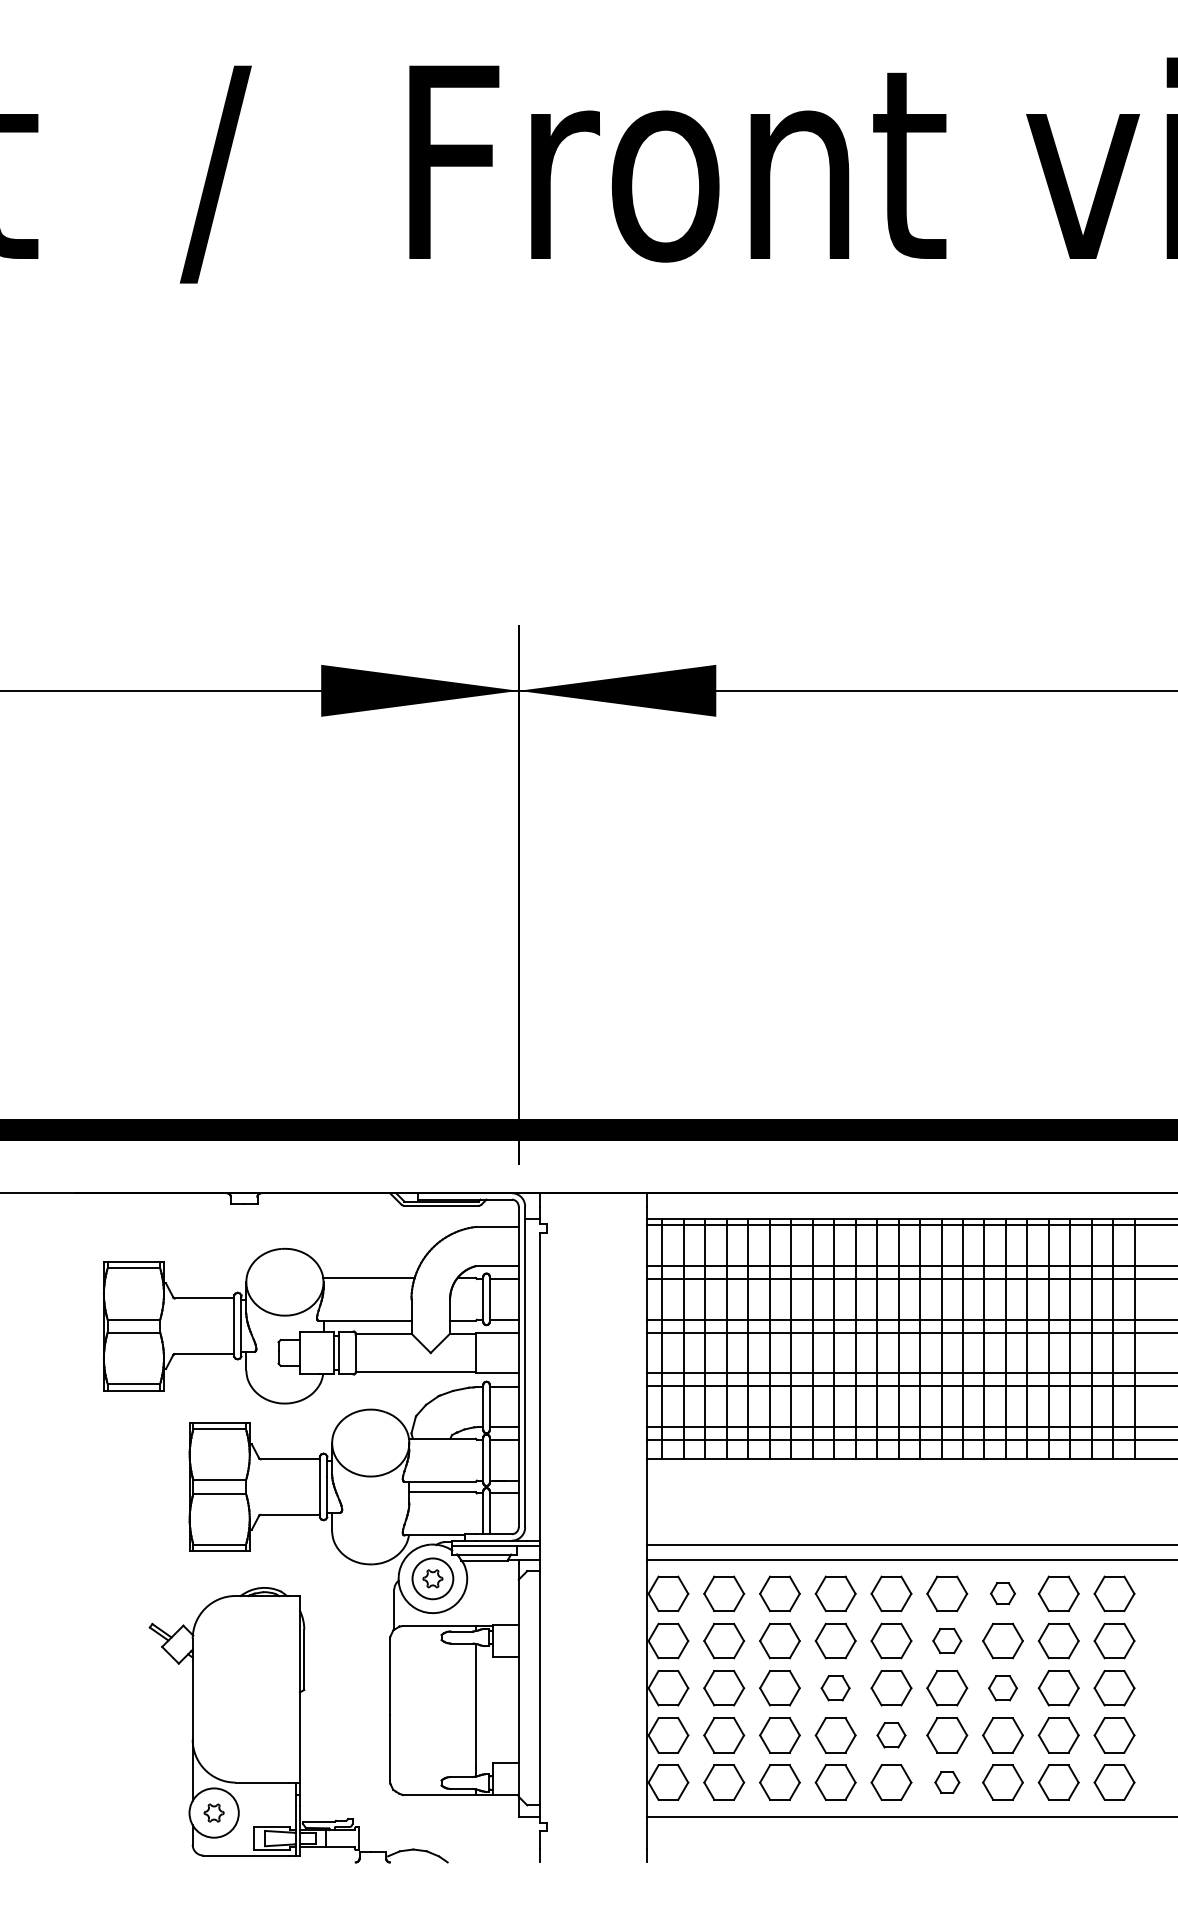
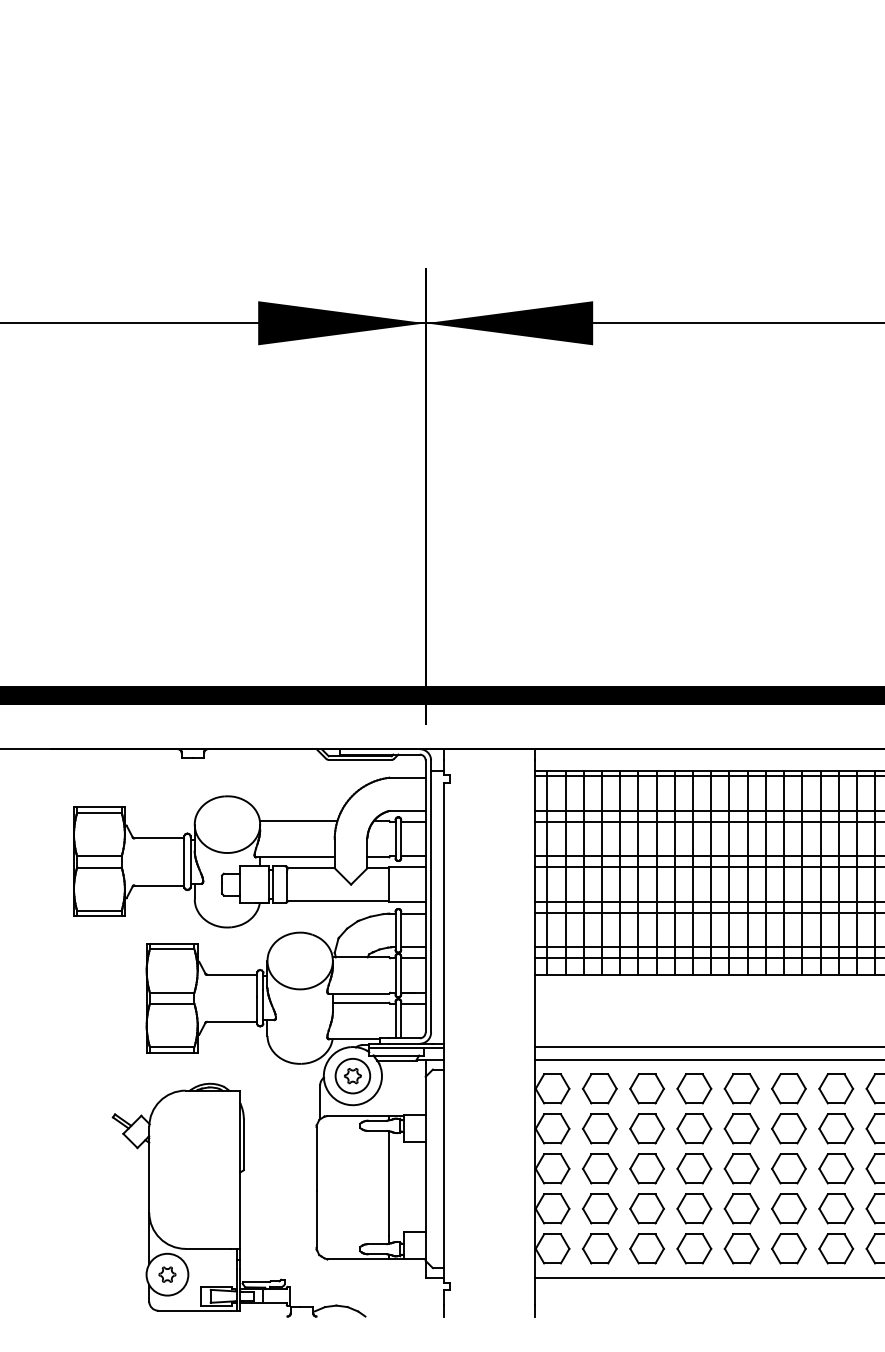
part: (1002, 1593) -> (835, 1088), size x1.67
part: (947, 1640) -> (789, 1128), size x1.43
part: (835, 1688) -> (694, 1169), size x1.43
part: (1002, 1688) -> (835, 1169), size x1.43
part: (891, 1735) -> (741, 1208), size x1.43
part: (947, 1782) -> (789, 1248), size x1.67

